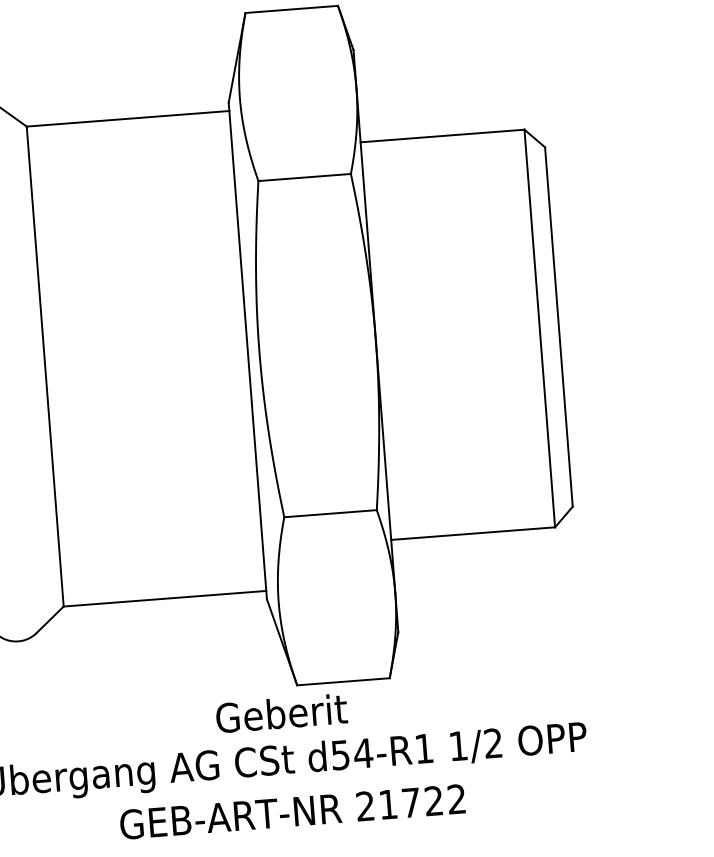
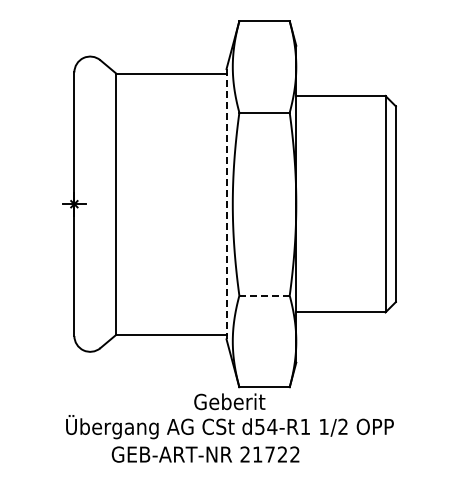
line: (247, 351) -> (226, 204), solid -> dashed
line: (332, 513) -> (265, 295), solid -> dashed
text: (292, 811) -> (205, 454), moved

